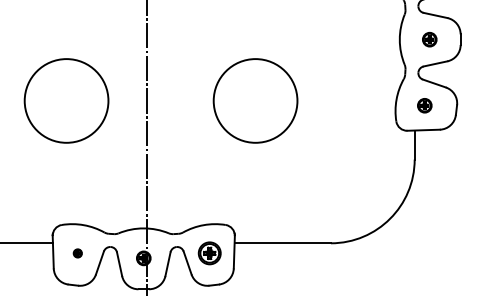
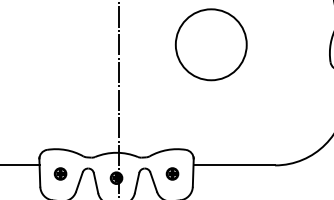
circle: (66, 100) -> (51, 44), removed
part: (77, 253) -> (60, 174), size x1.67
part: (209, 253) -> (172, 174), size x0.62

